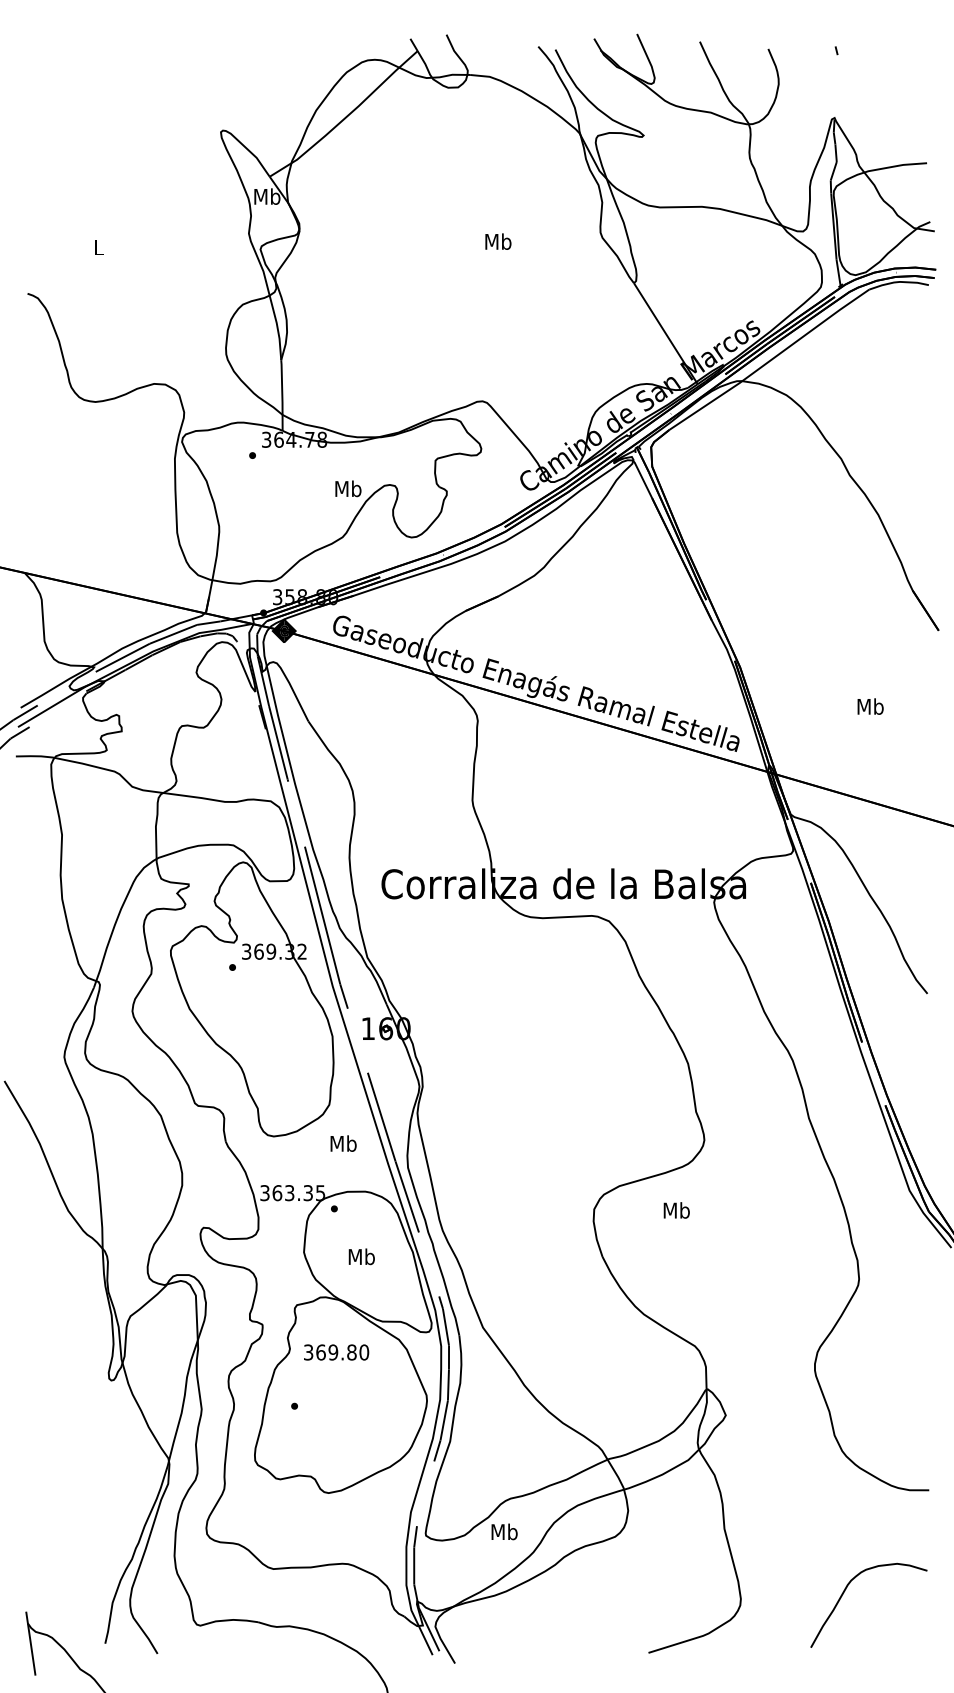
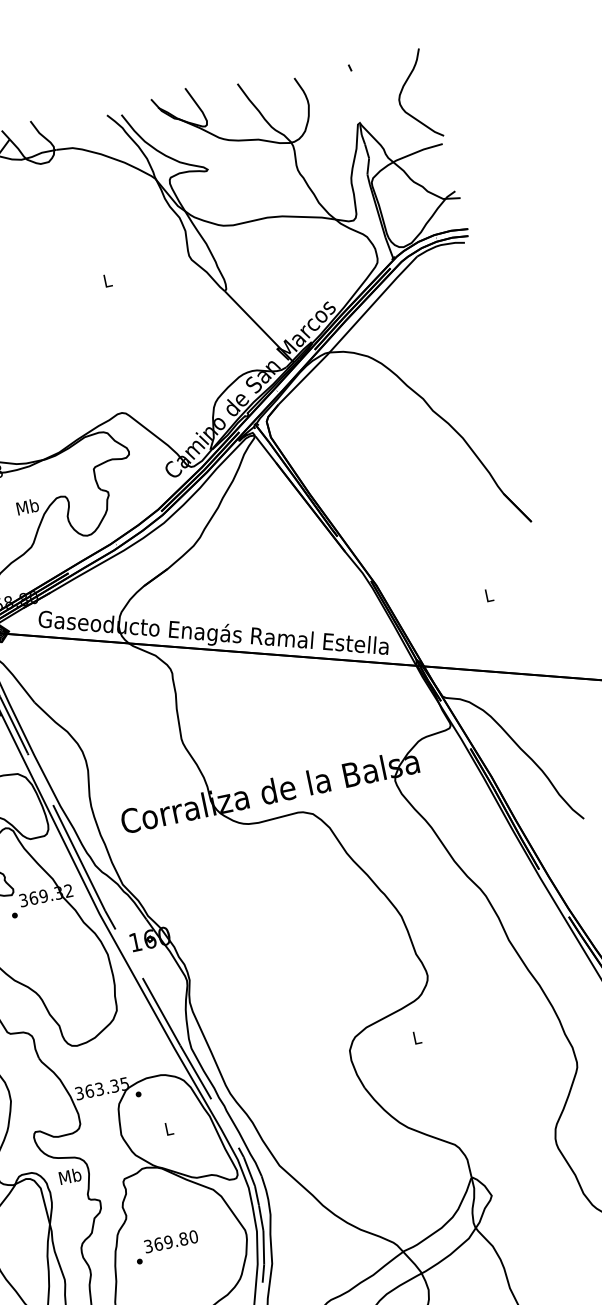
curve: (893, 89) -> (402, 89), added
text: (498, 241) -> (107, 280), Mb -> L
text: (870, 706) -> (489, 595), Mb -> L
text: (343, 1143) -> (70, 1176), moved
text: (676, 1210) -> (416, 1037), Mb -> L
text: (361, 1256) -> (168, 1128), Mb -> L
text: (336, 1352) -> (171, 1241), moved

